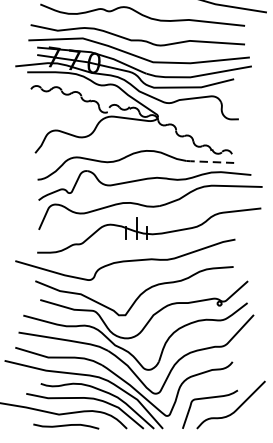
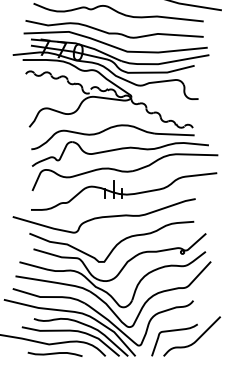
line: (208, 161) -> (173, 134), dashed -> solid

